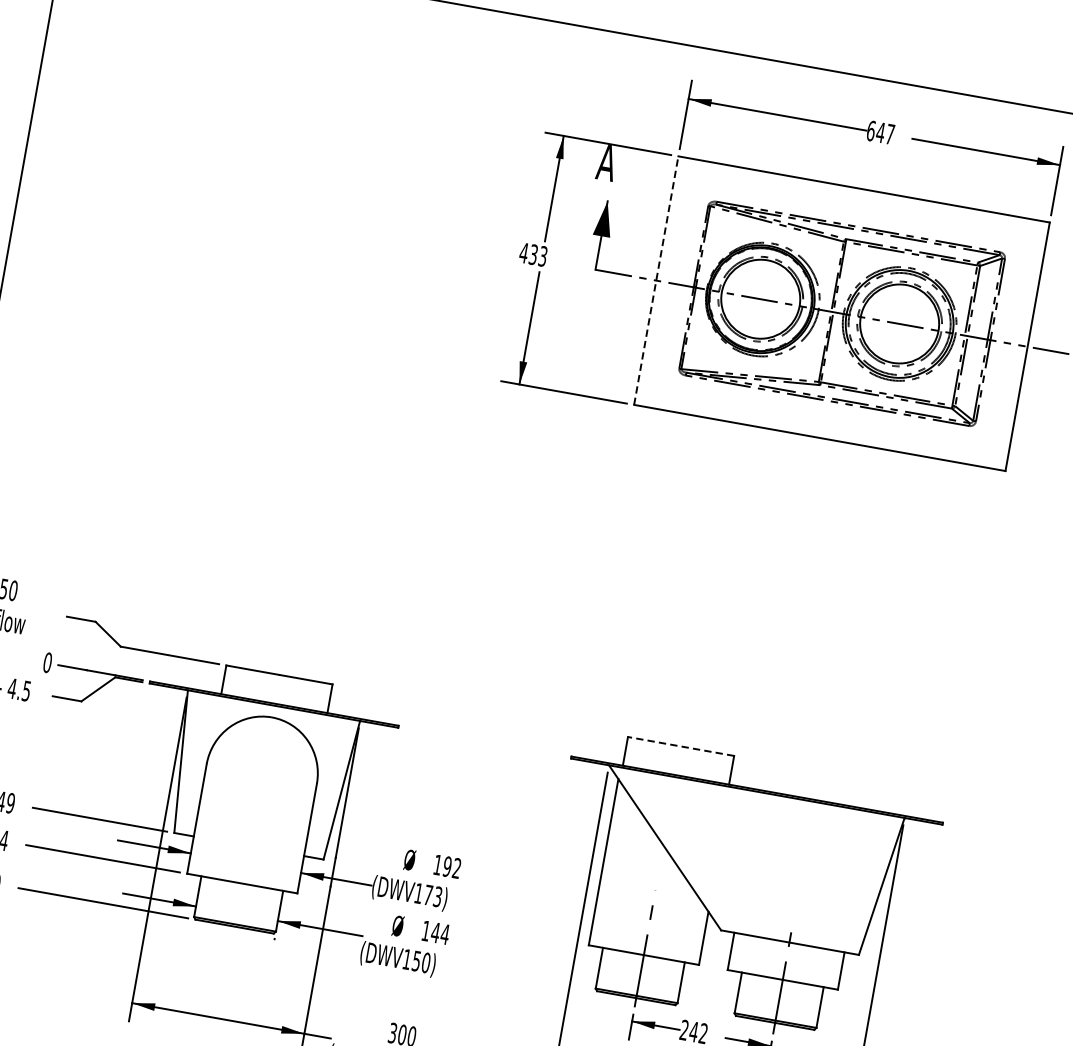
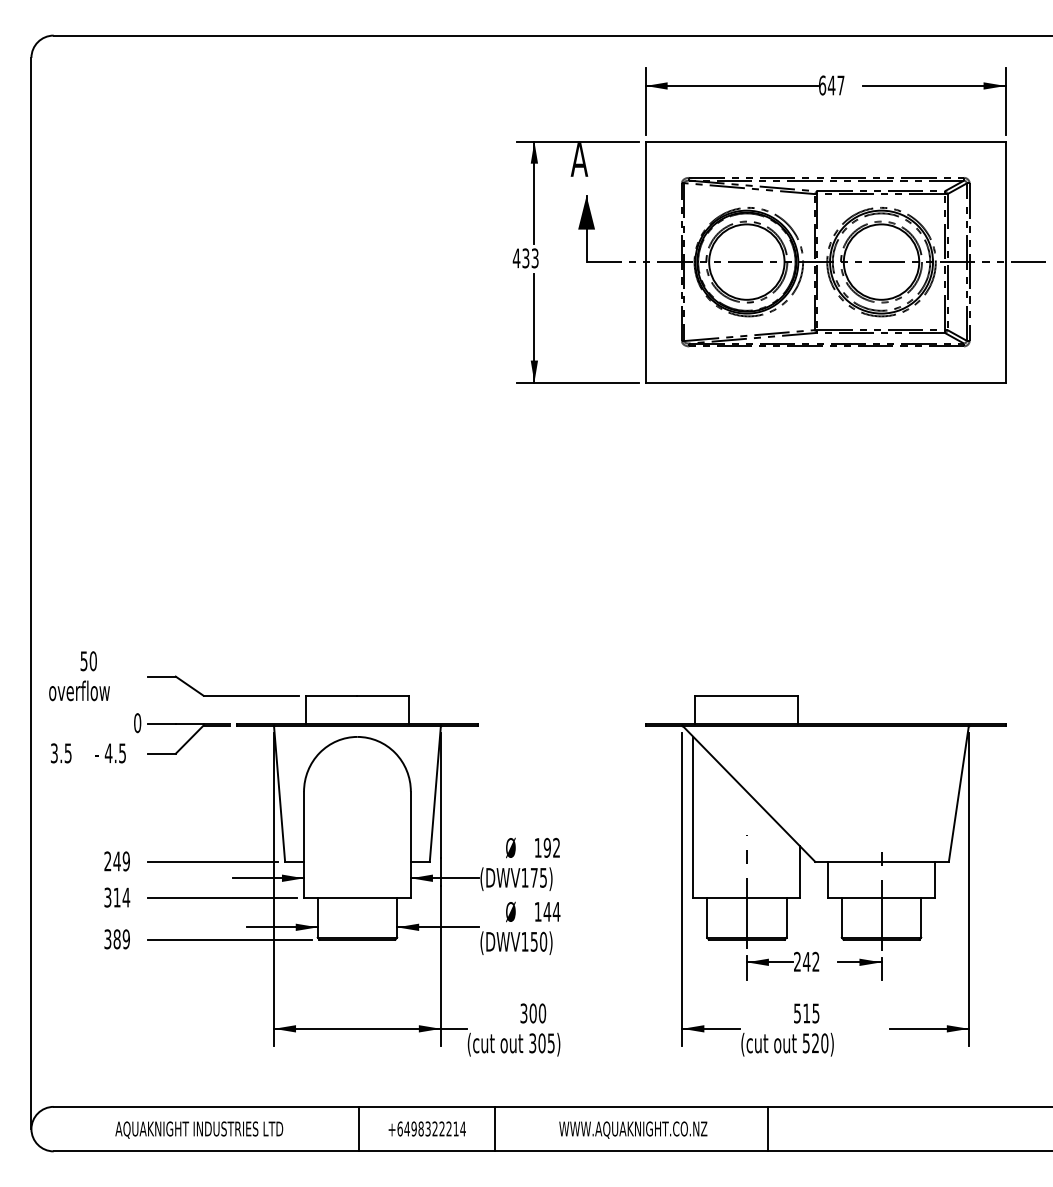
line: (656, 279) -> (645, 261), dashed -> solid
line: (680, 746) -> (746, 695), dashed -> solid
text: (438, 895) -> (543, 876), (DWV173) -> (DWV175)

